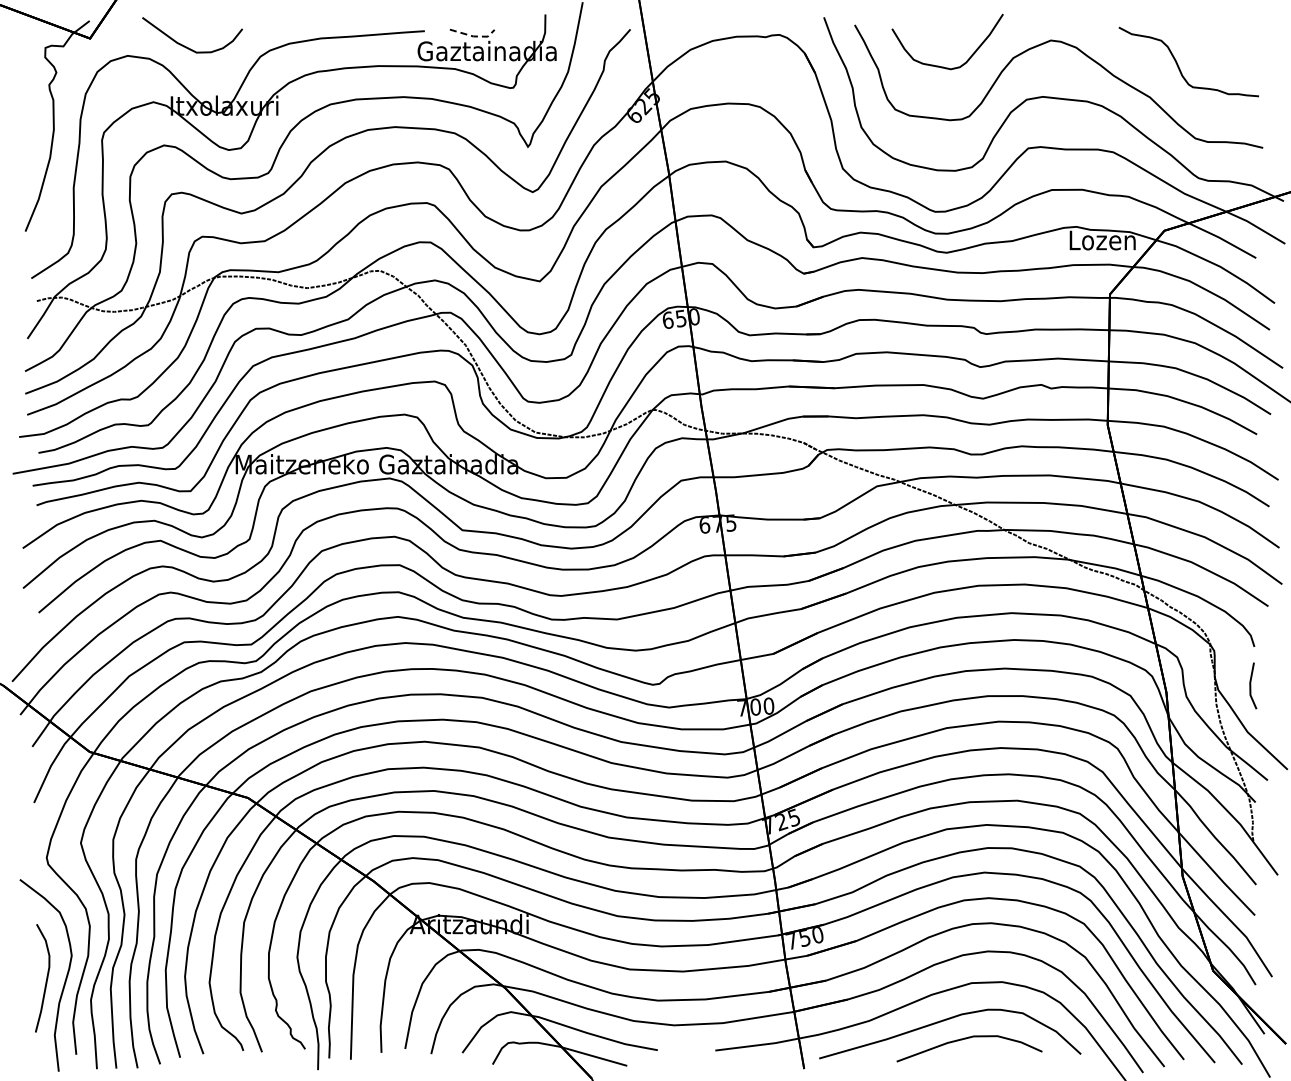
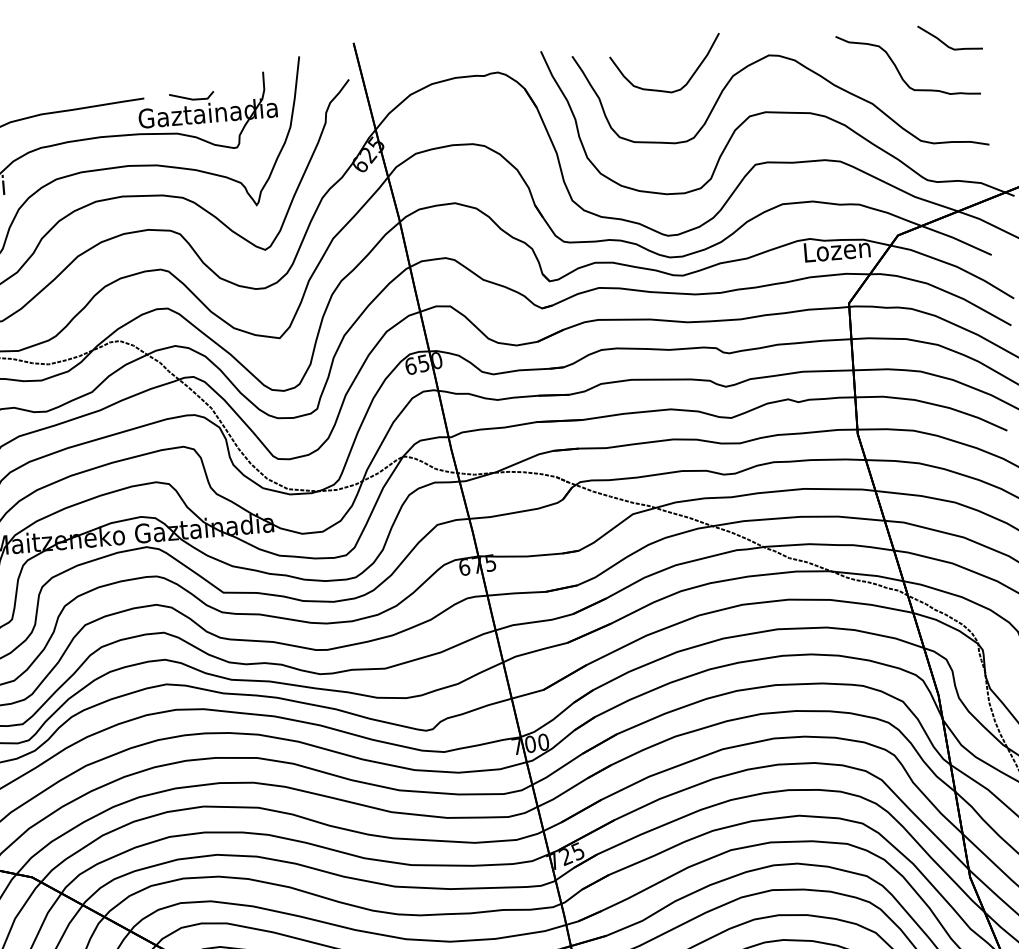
line: (473, 36) -> (193, 99), dashed -> solid
curve: (1228, 43) -> (946, 43), added

